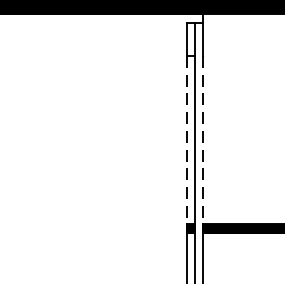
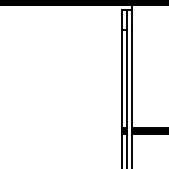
line: (186, 140) -> (121, 79), dashed -> solid
line: (203, 140) -> (131, 79), dashed -> solid

